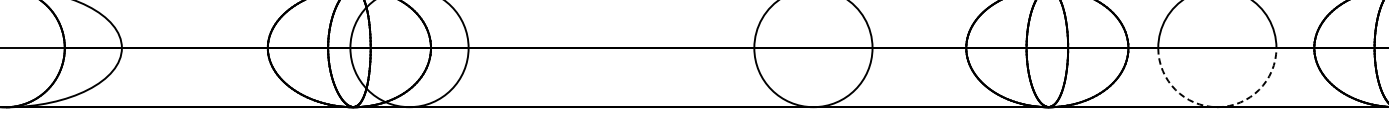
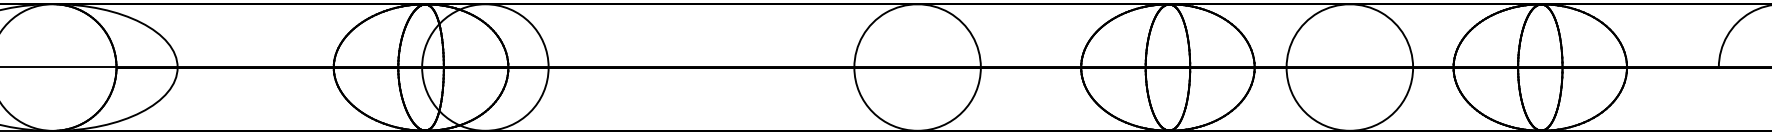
arc: (1217, 106) -> (1349, 130), dashed -> solid

